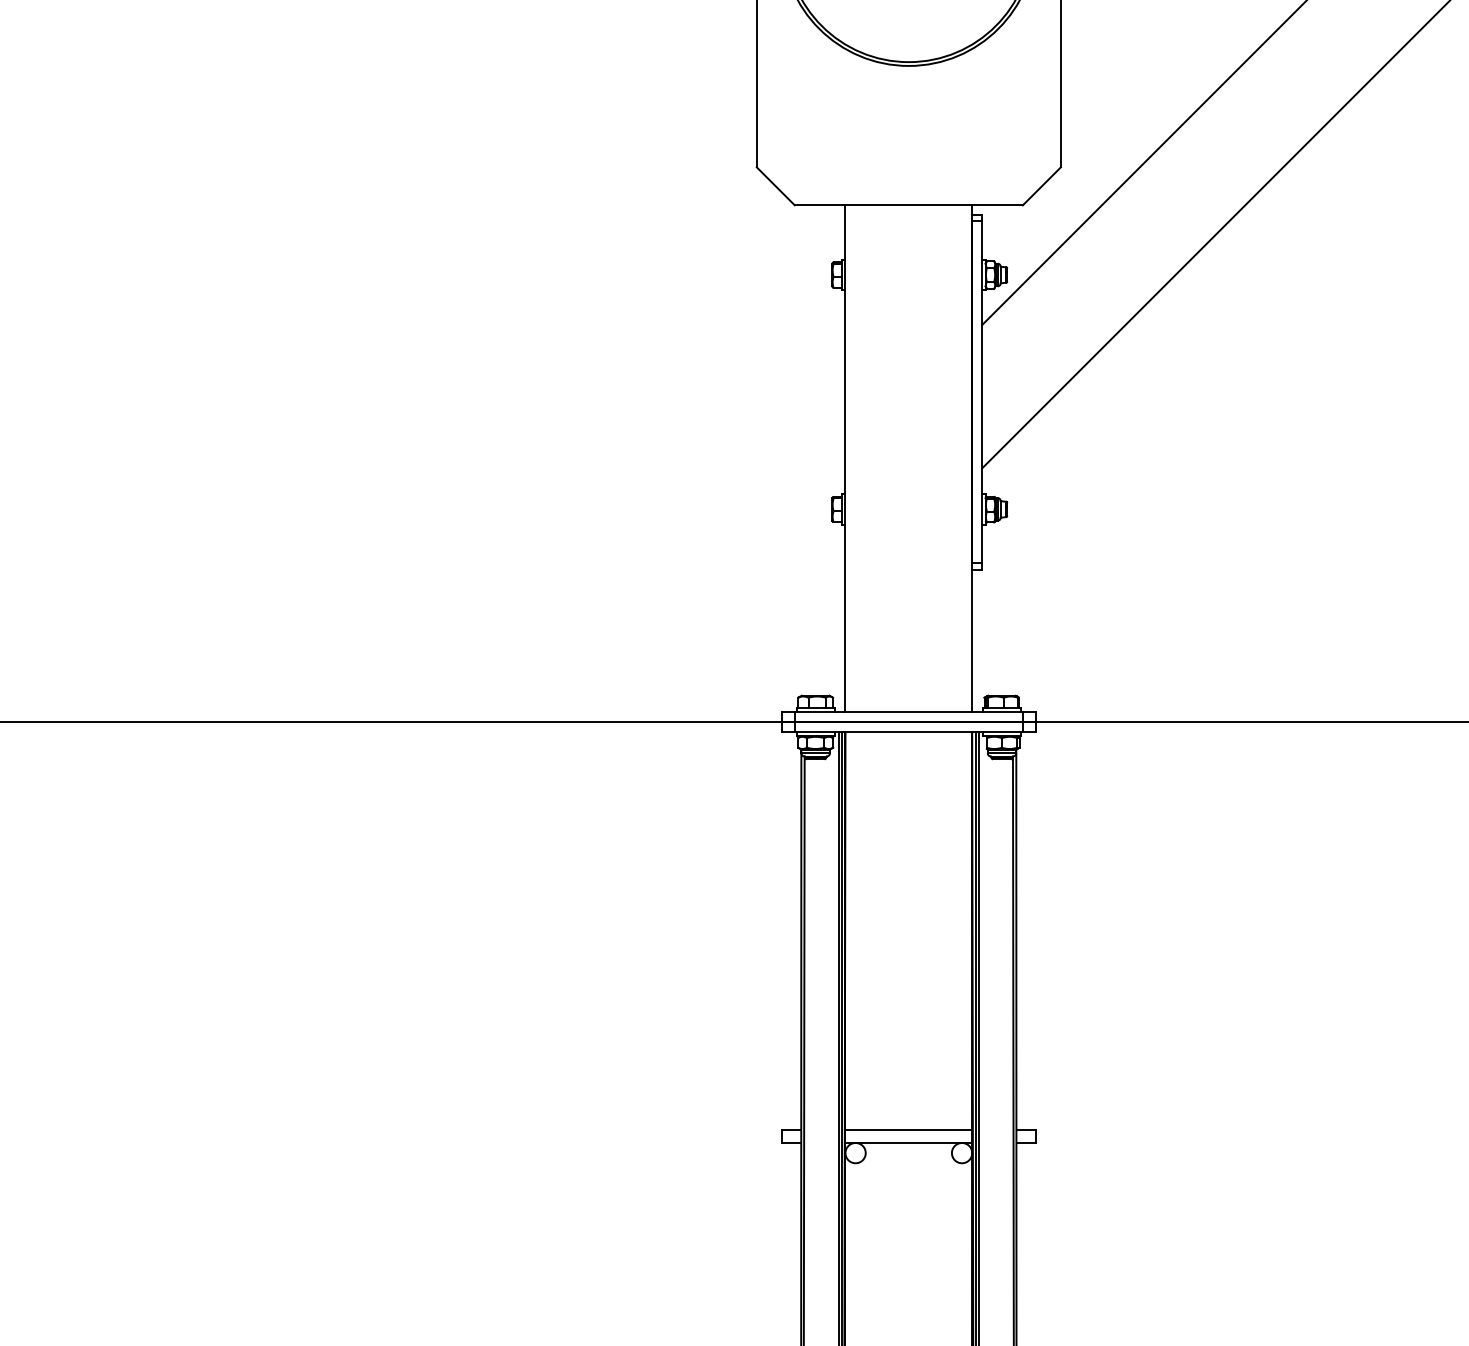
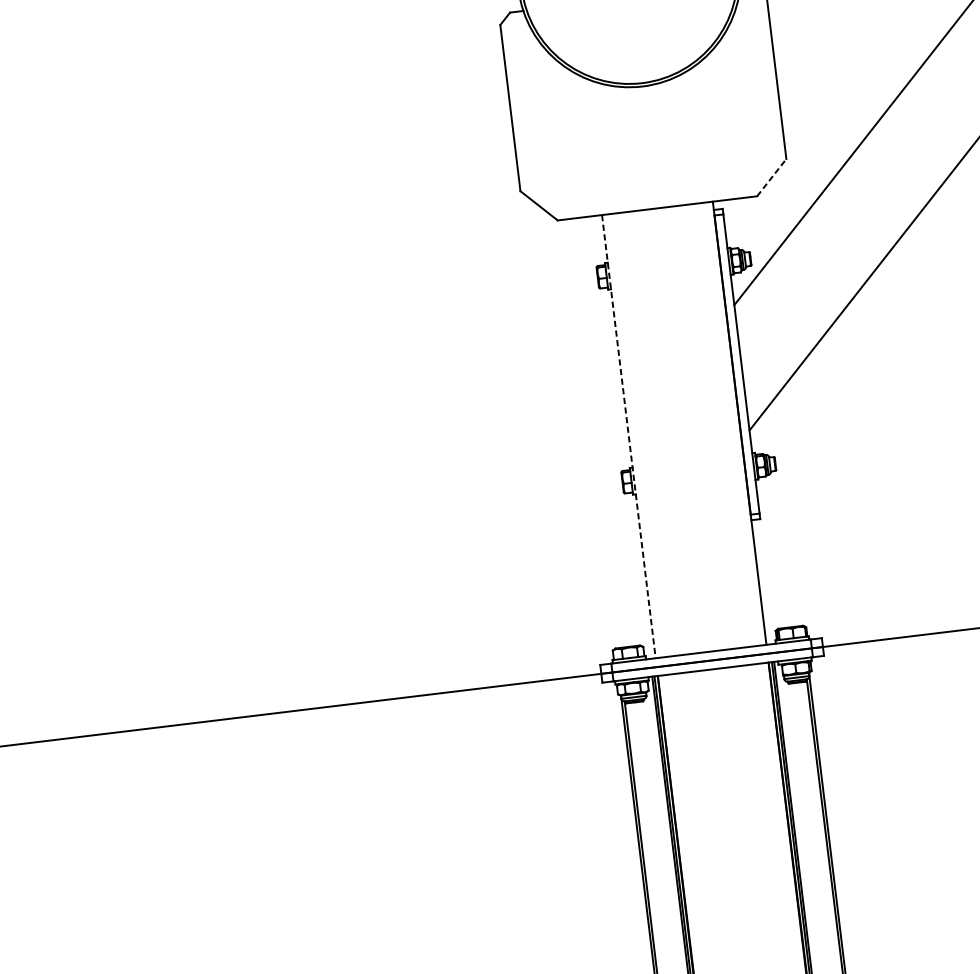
line: (1041, 186) -> (771, 177), solid -> dashed
line: (845, 459) -> (628, 437), solid -> dashed

